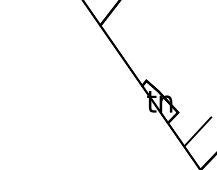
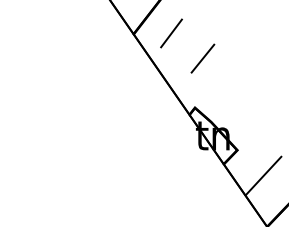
line: (128, 24) -> (171, 32), added
line: (151, 43) -> (201, 58), added

